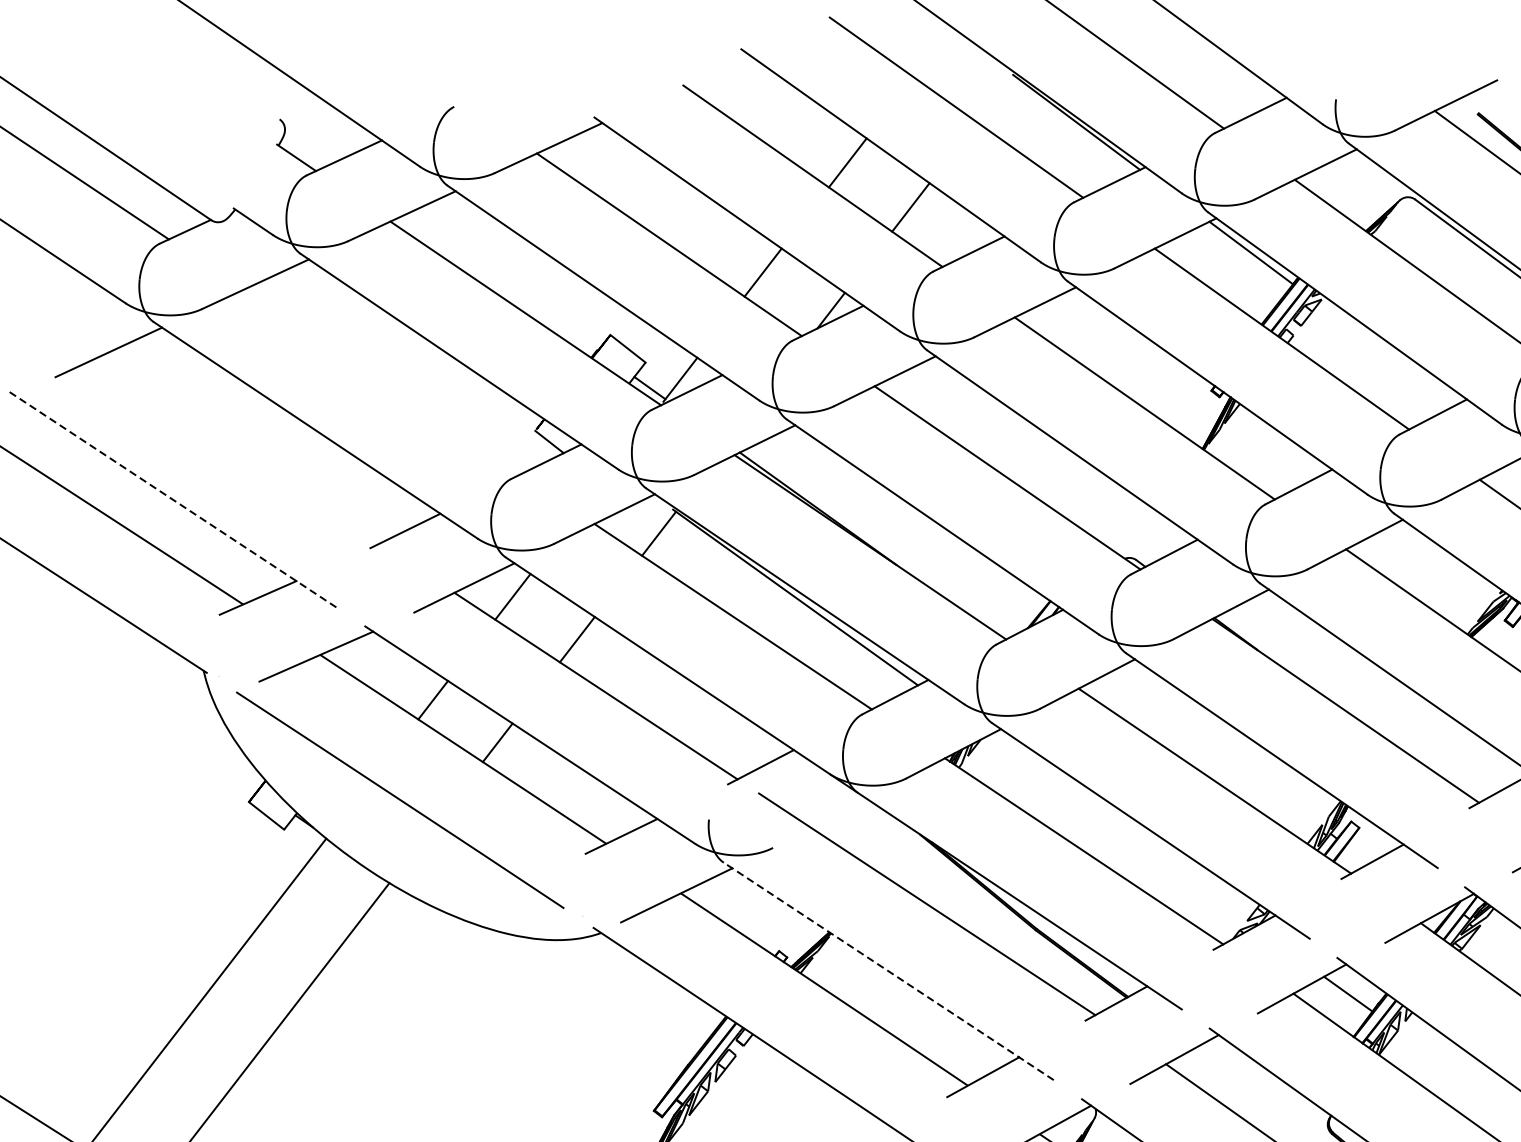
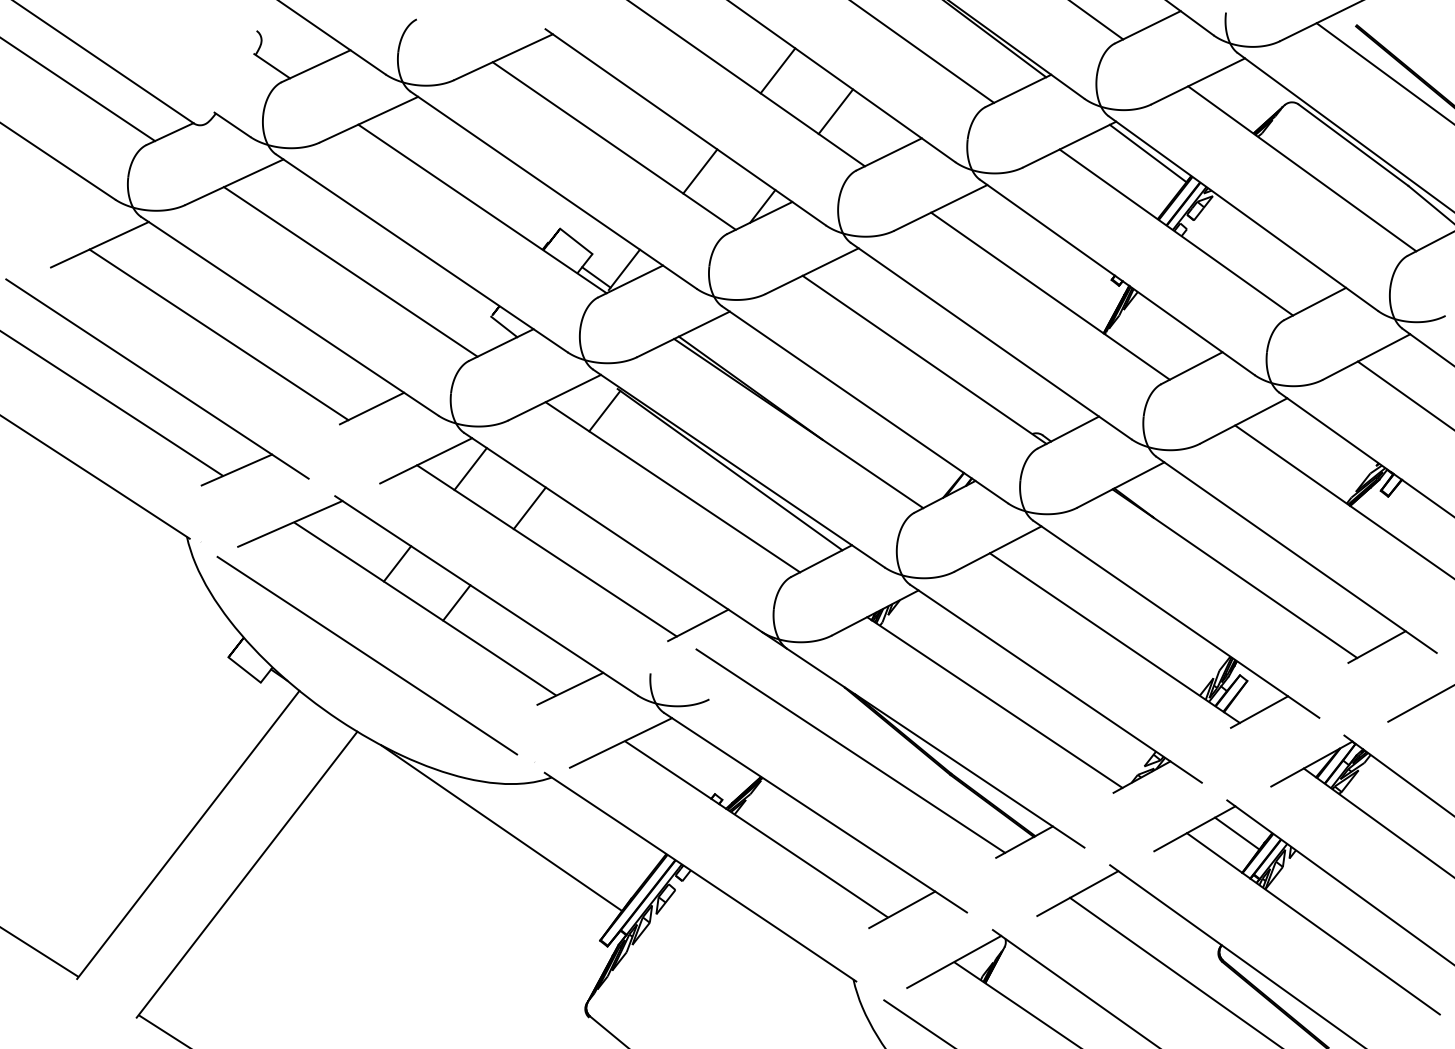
line: (381, 381) -> (350, 271), added
line: (238, 450) -> (218, 334), added
line: (171, 498) -> (157, 378), dashed -> solid
line: (888, 971) -> (815, 812), dashed -> solid
line: (546, 988) -> (501, 828), added

